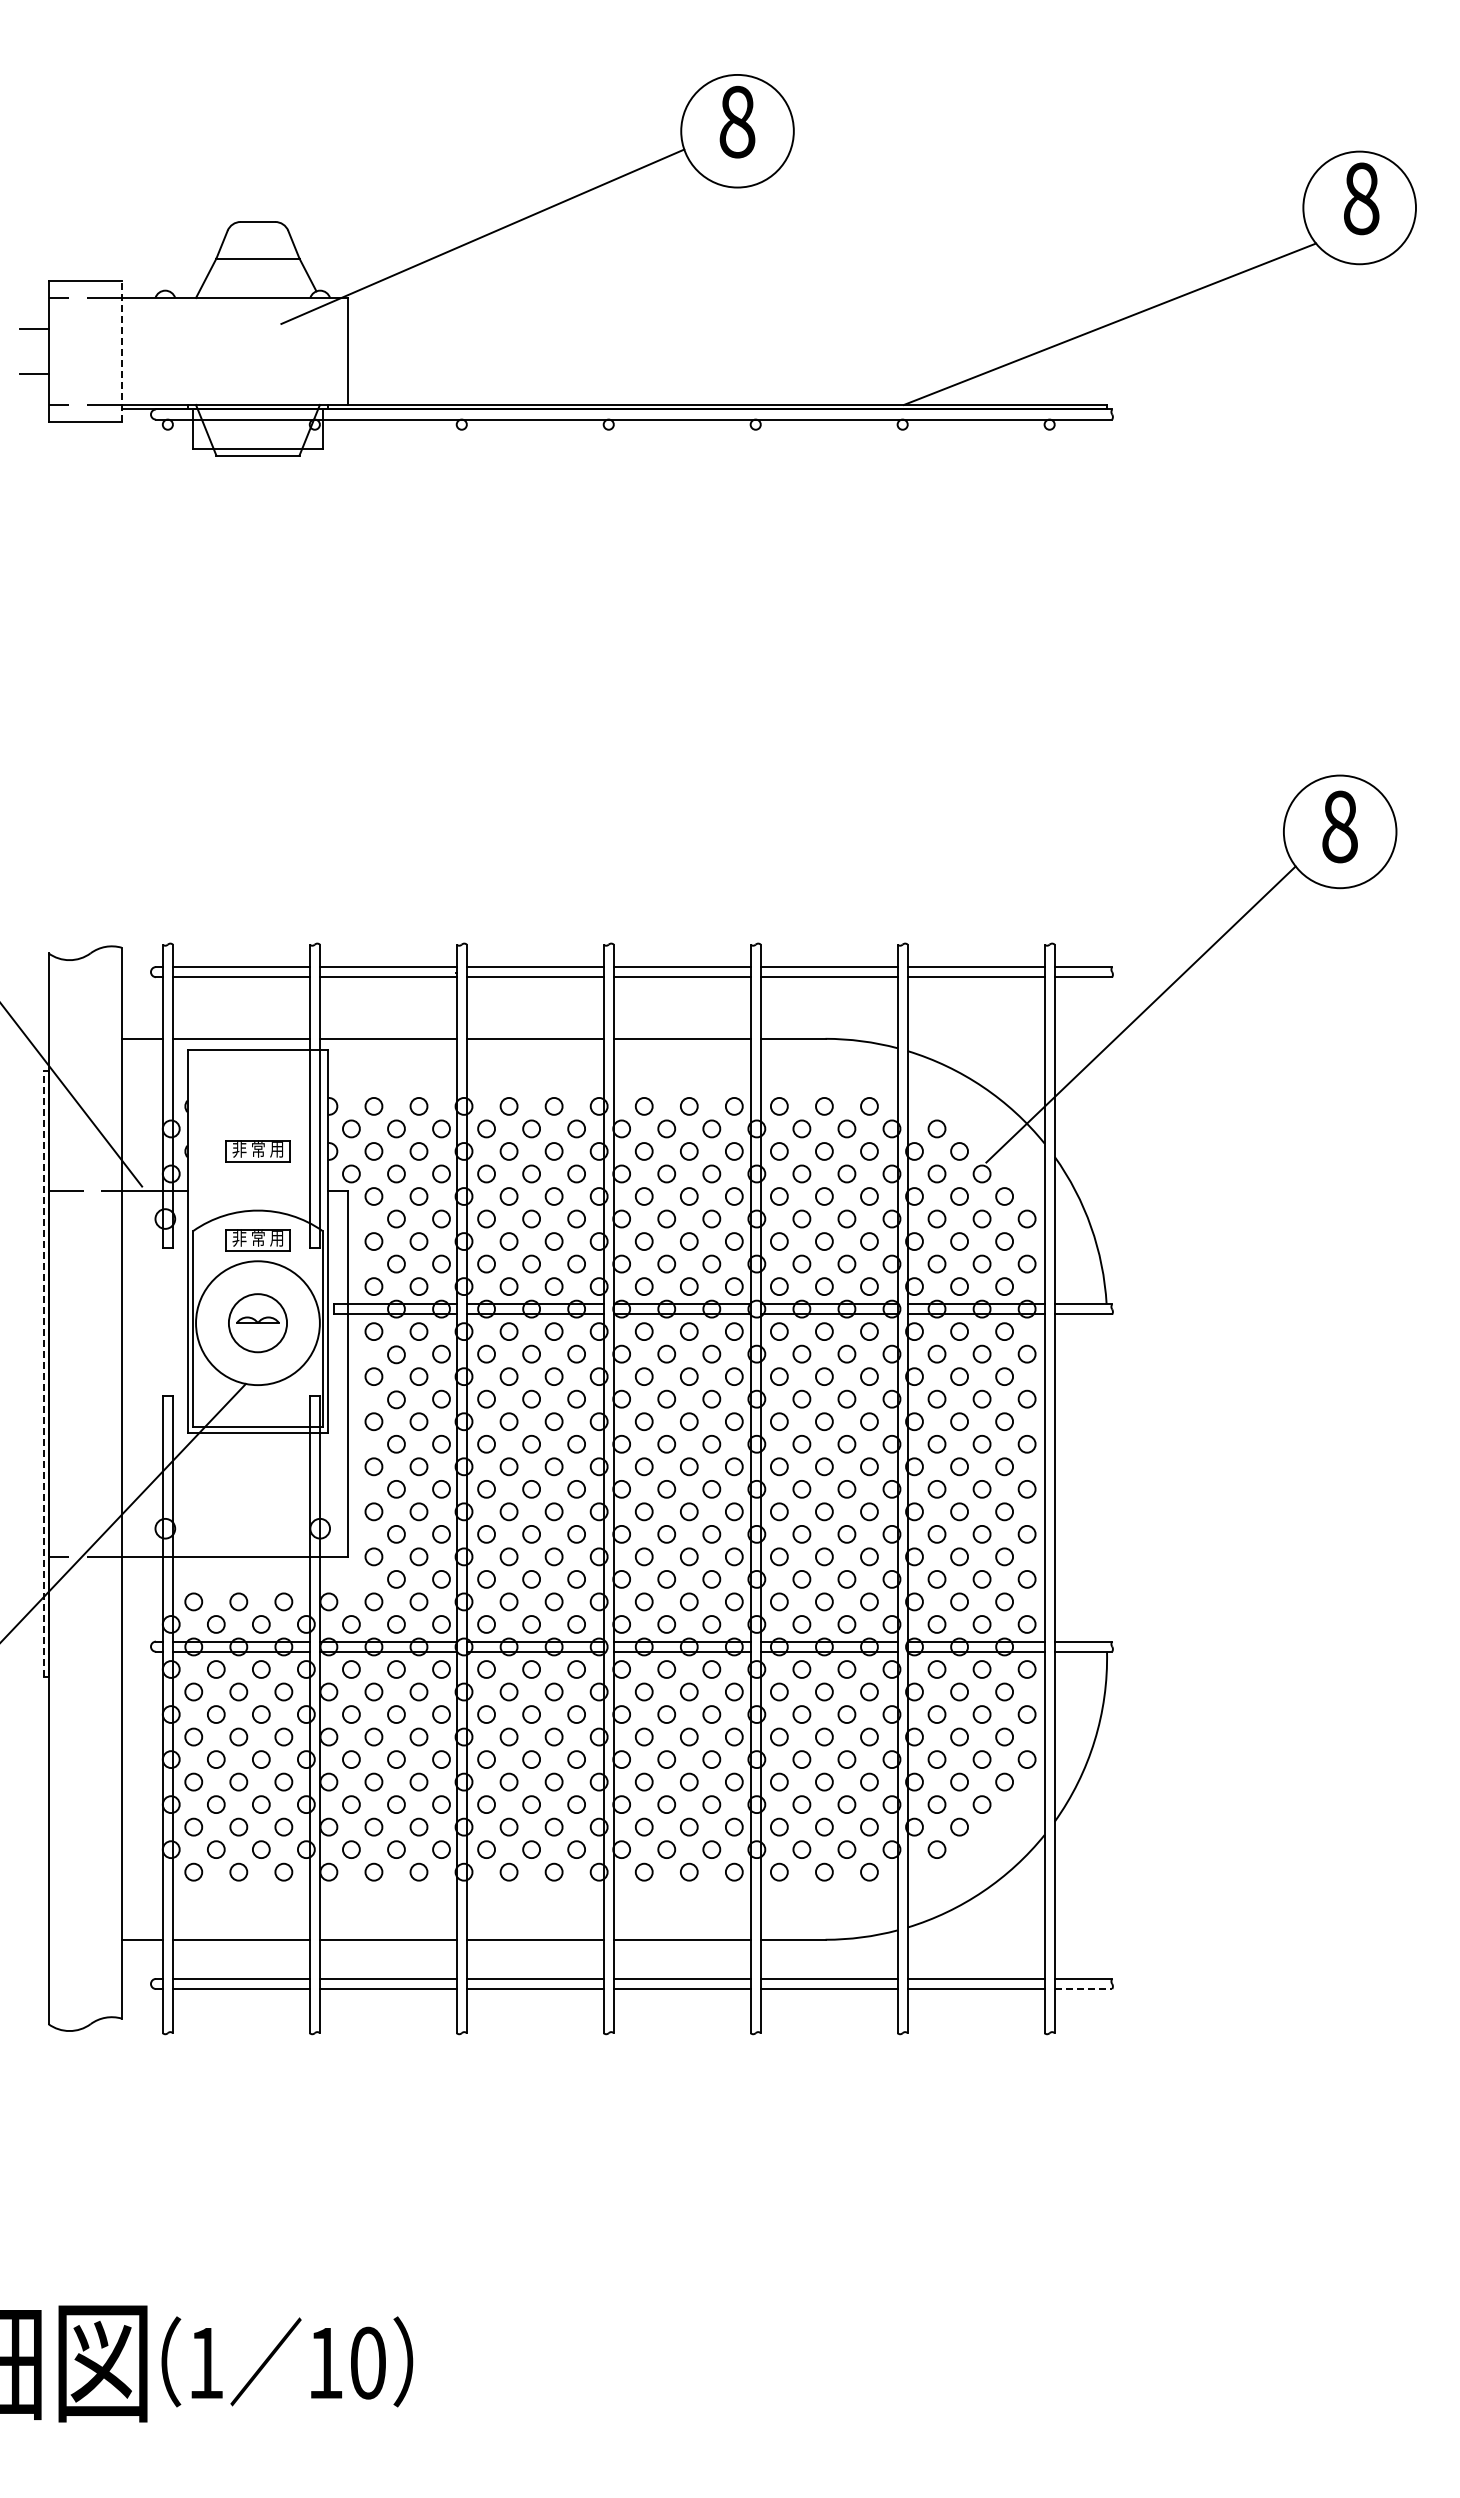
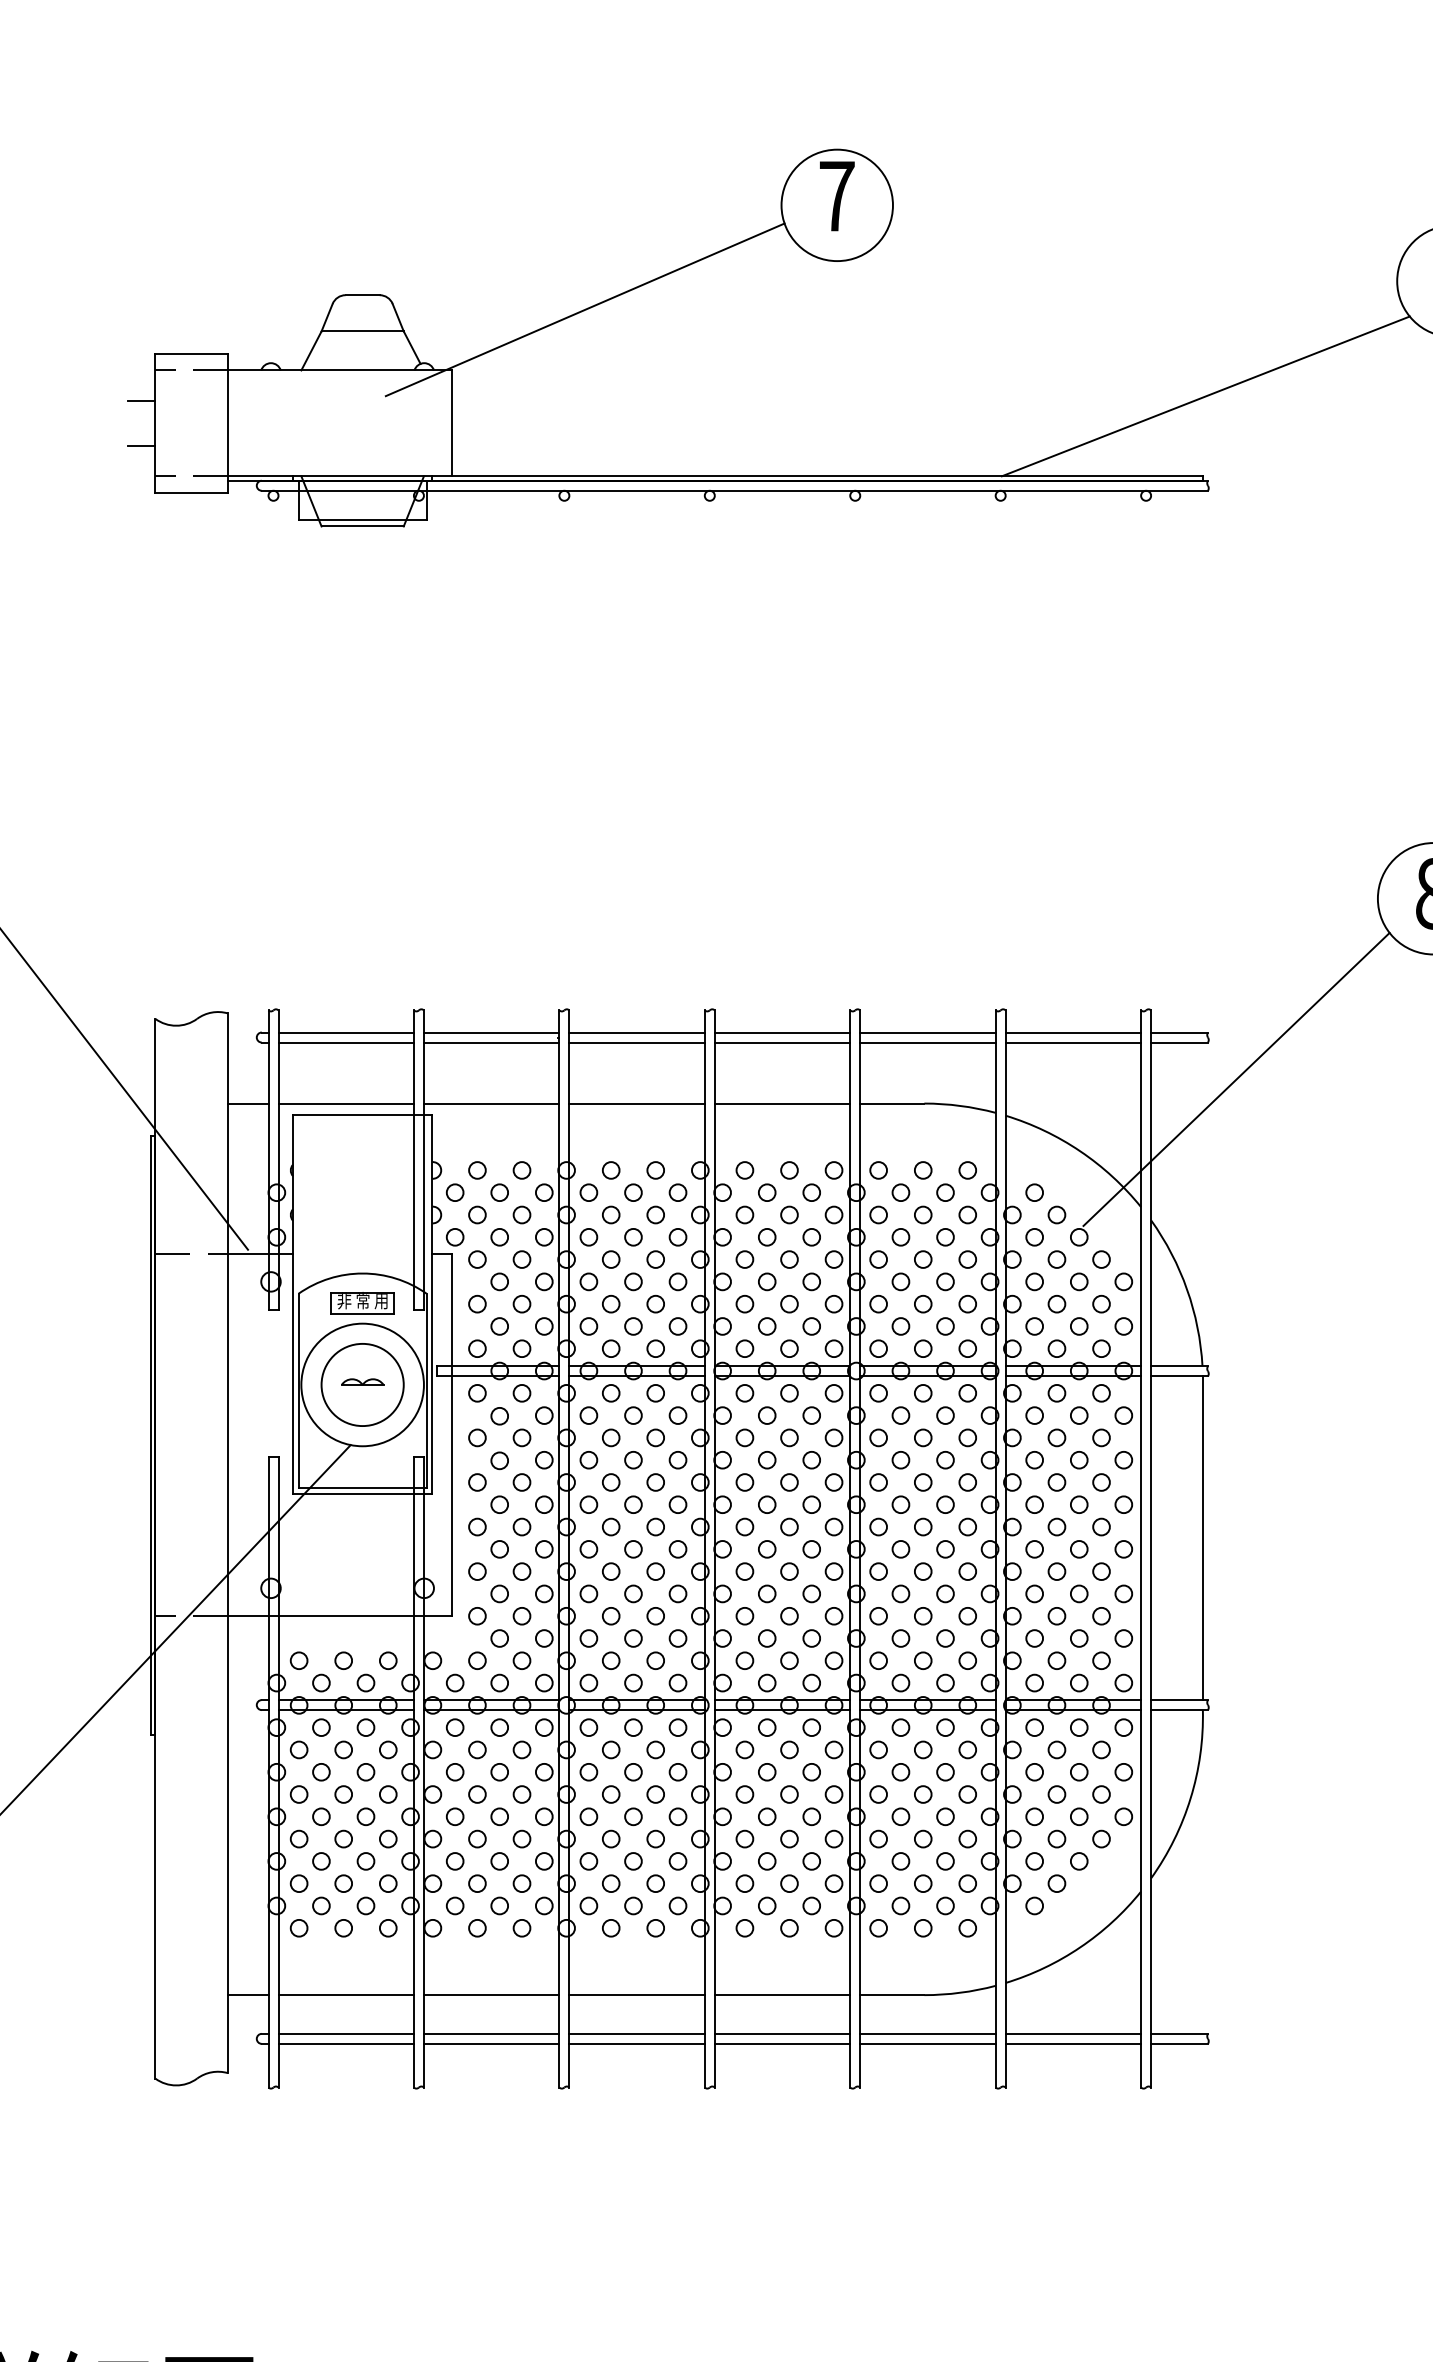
text: (737, 121) -> (837, 195), 8 -> 7
line: (121, 351) -> (227, 423), dashed -> solid
part: (257, 1151) -> (362, 1215), removed
circle: (257, 1322) -> (362, 1384), size x1.43
line: (44, 1373) -> (151, 1434), dashed -> solid
line: (1107, 1477) -> (1203, 1537), added
line: (1083, 1989) -> (1179, 2044), dashed -> solid

